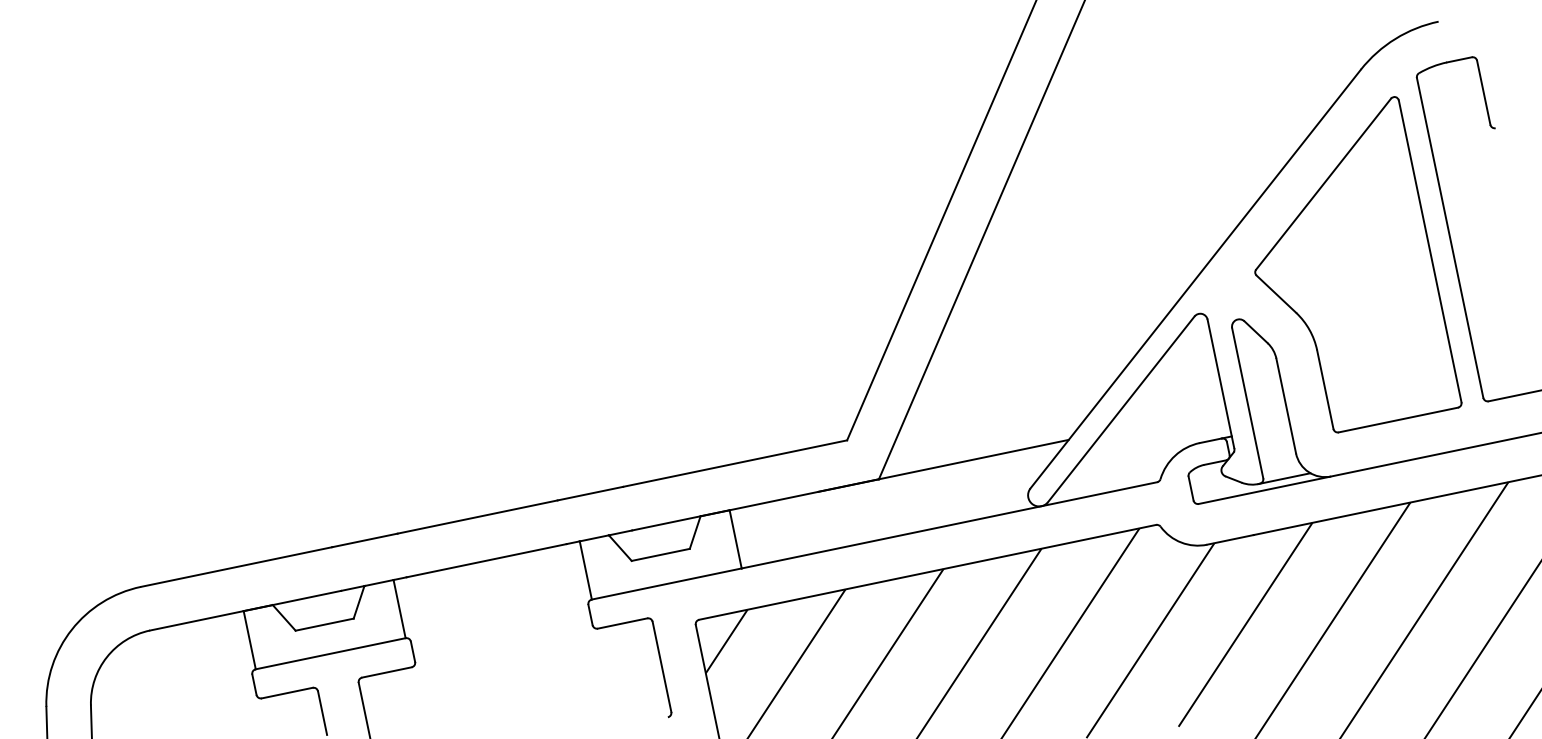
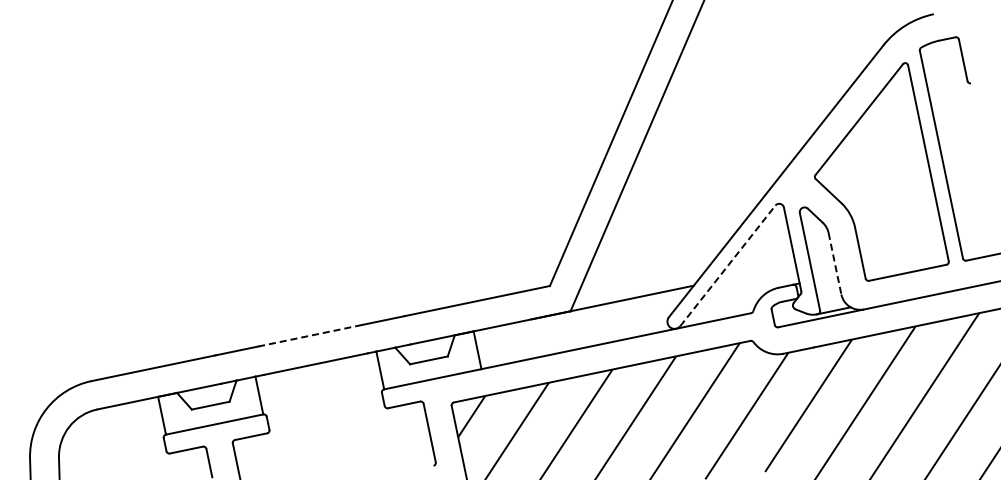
line: (1287, 407) -> (835, 264), solid -> dashed
line: (1120, 408) -> (727, 265), solid -> dashed
line: (476, 516) -> (309, 335), solid -> dashed

